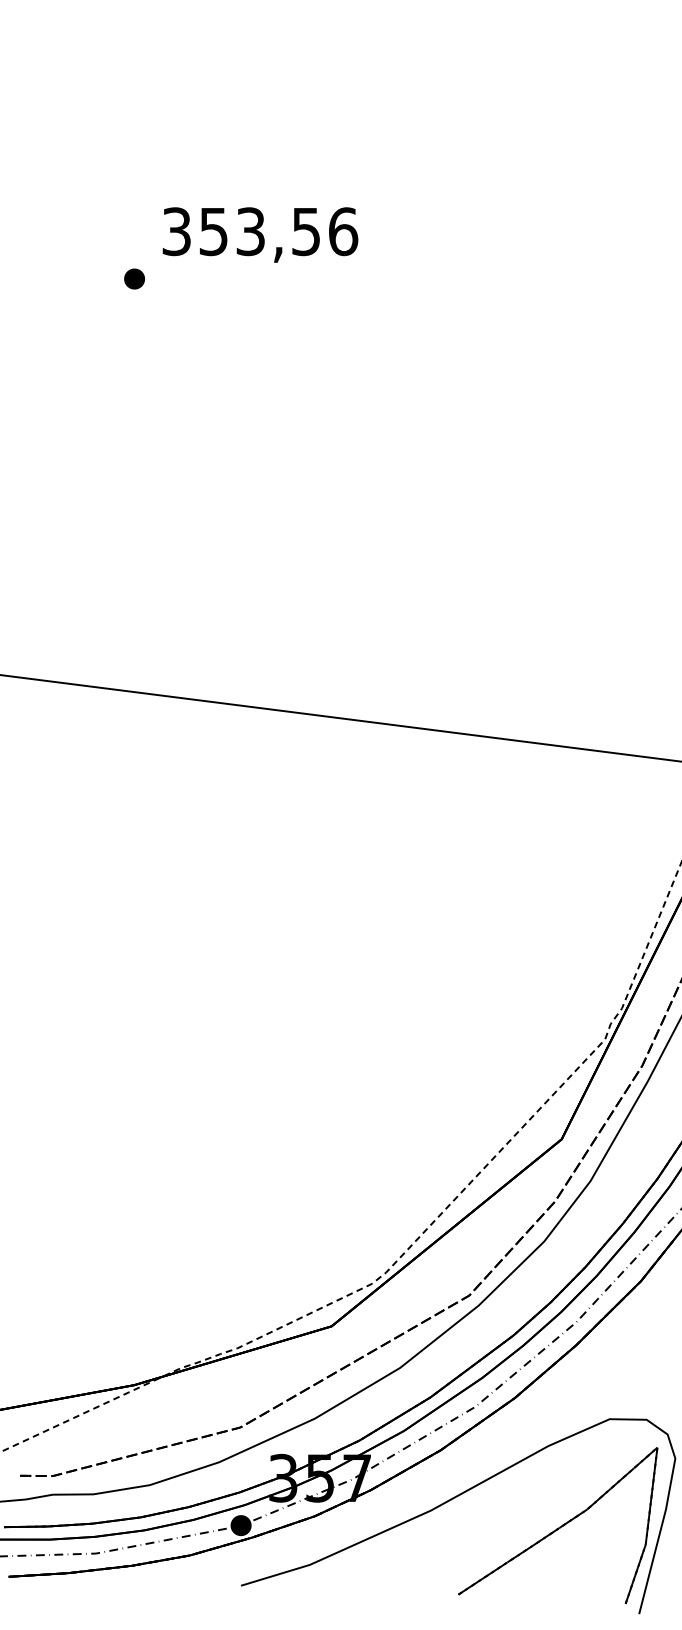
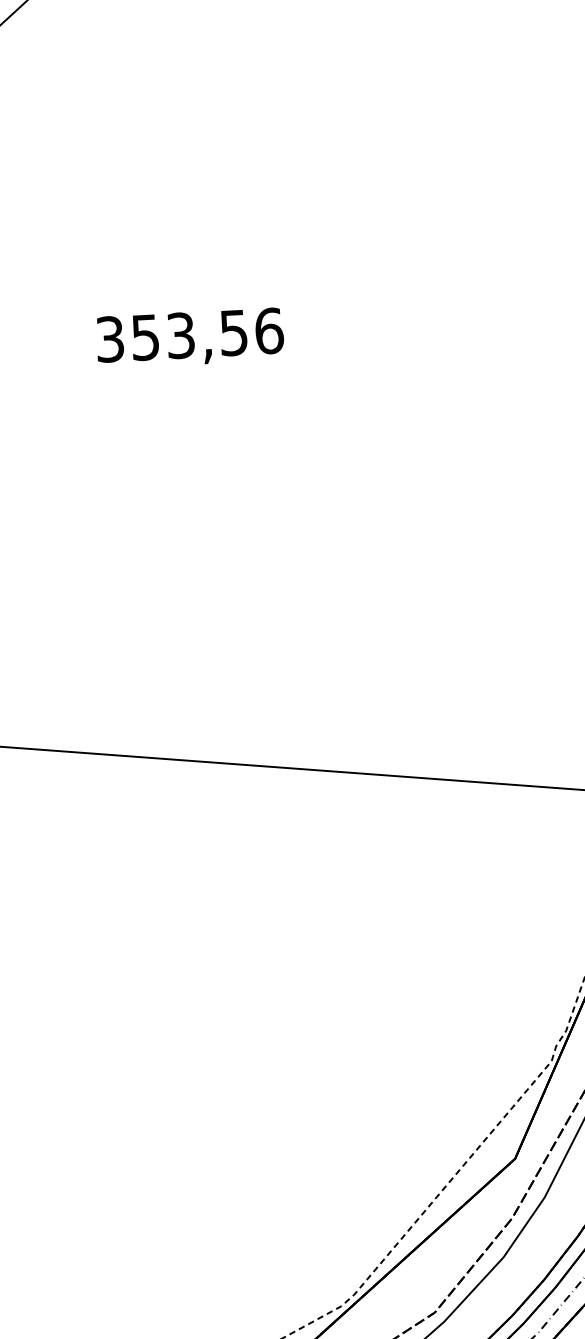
text: (260, 234) -> (190, 337), moved
part: (134, 278) -> (64, 357), removed

